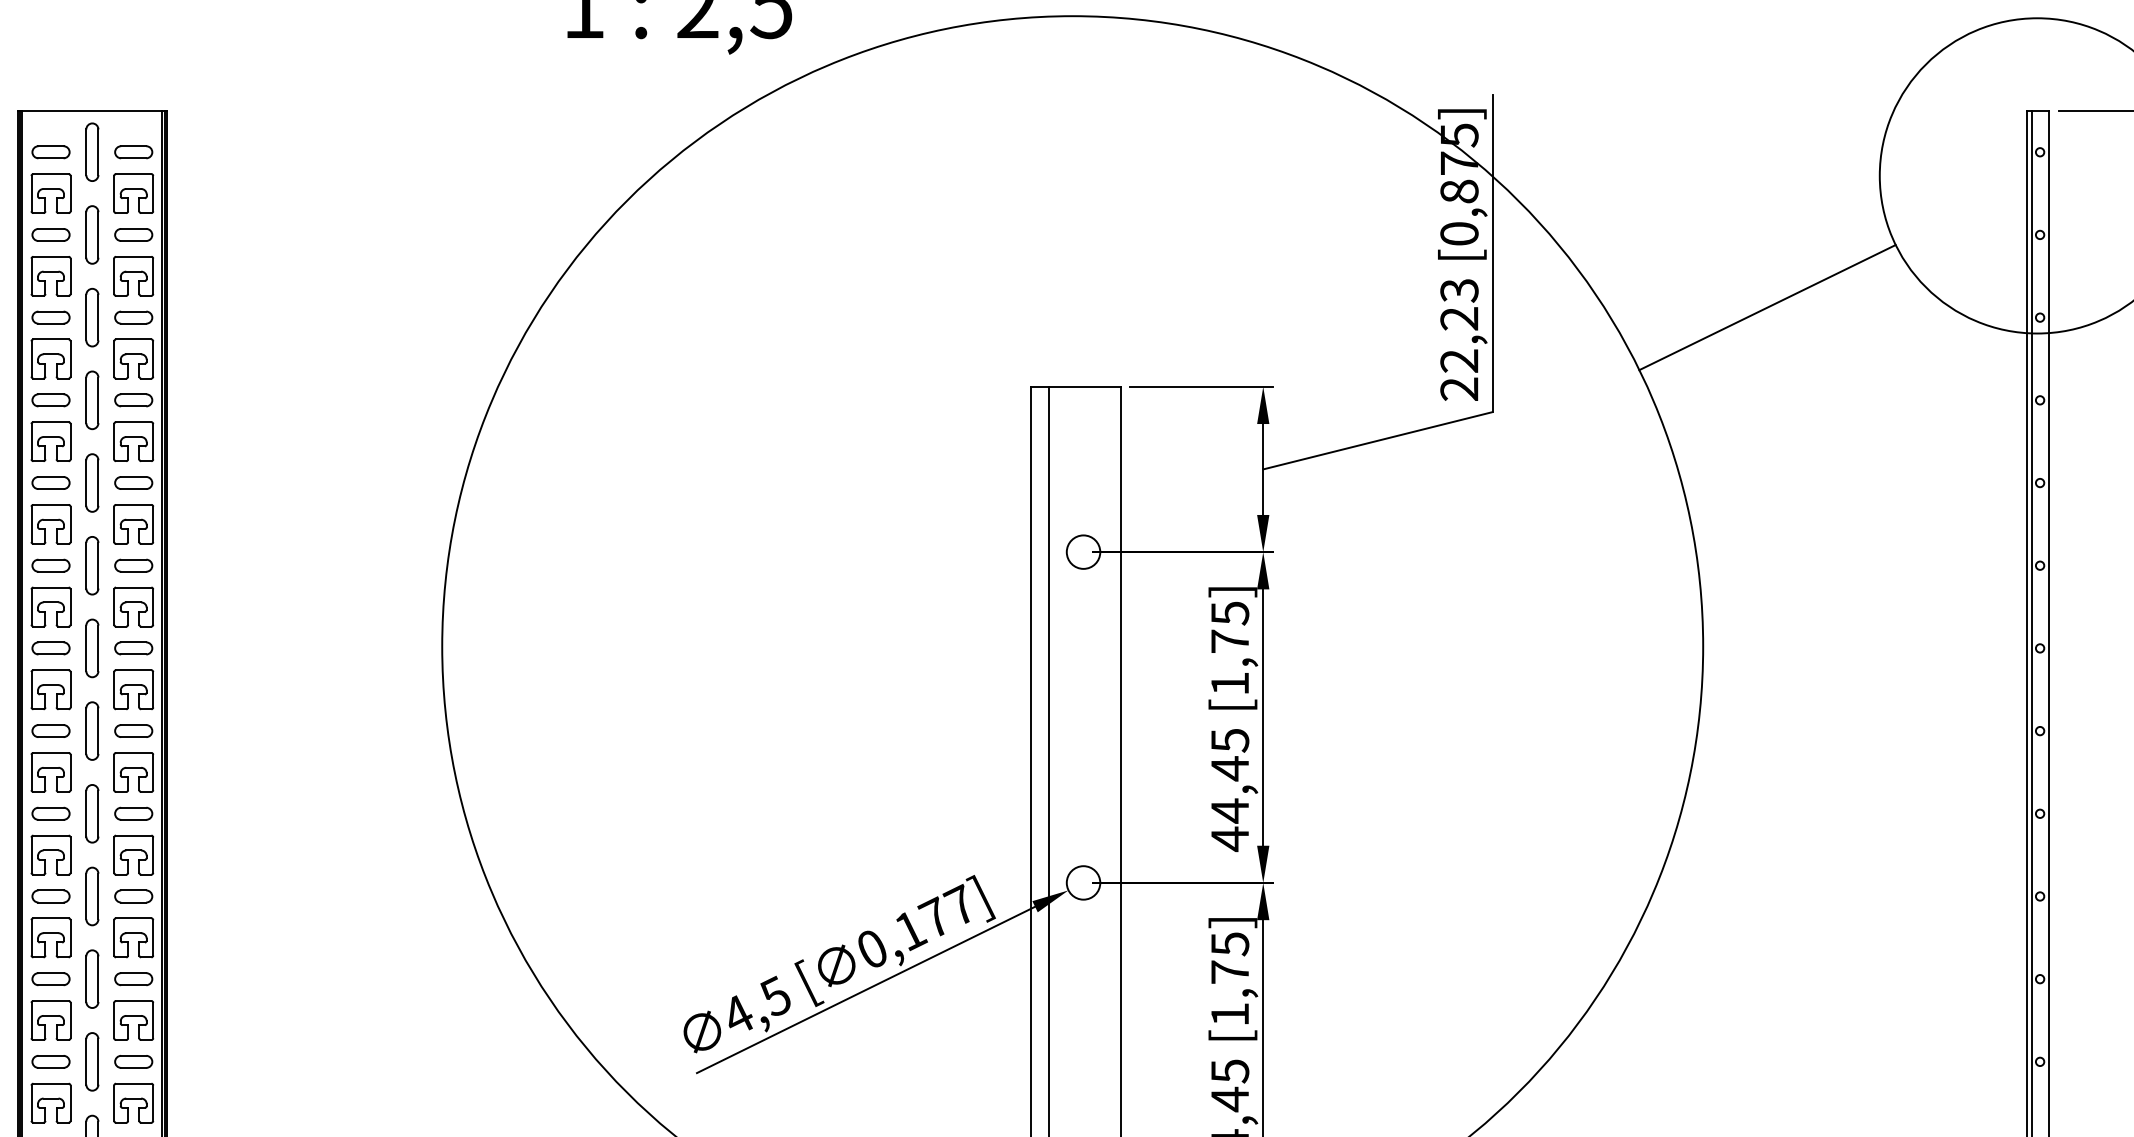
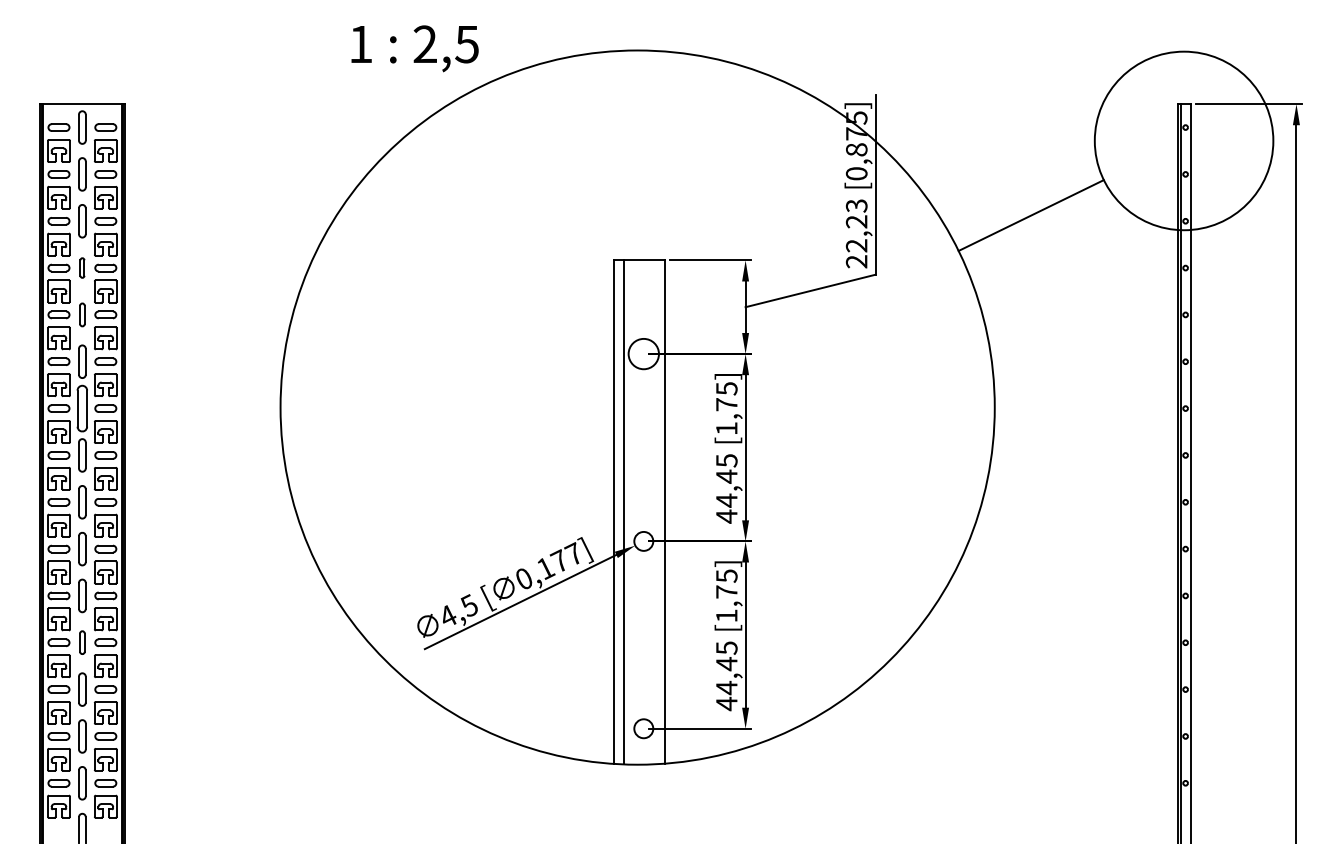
part: (92, 399) -> (82, 267), size x0.6
part: (92, 482) -> (82, 314), size x0.7
circle: (1082, 551) -> (643, 353), size x1.6
part: (92, 648) -> (82, 408), size x1.4
part: (92, 1061) -> (82, 642), size x0.7

